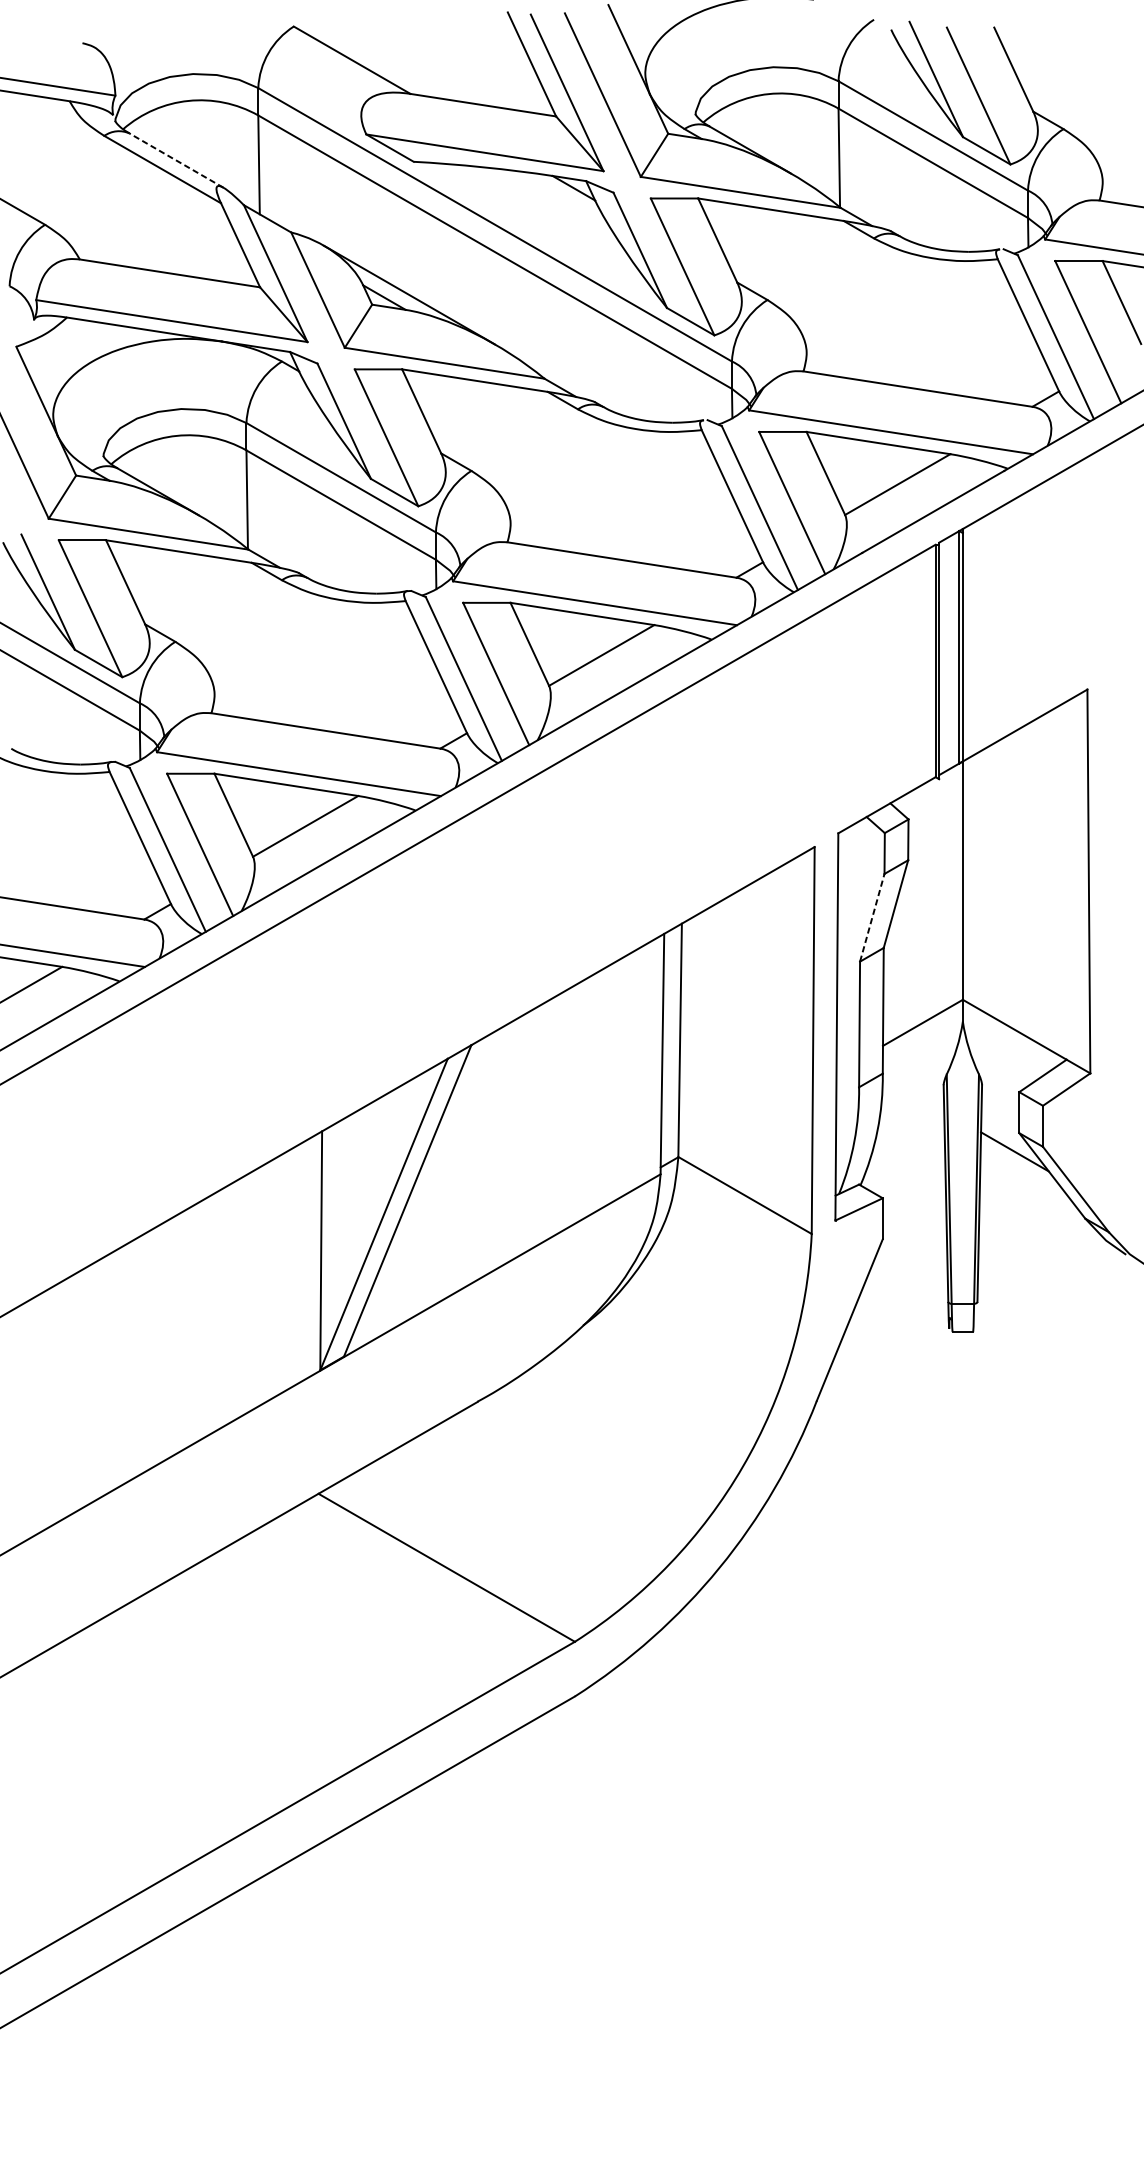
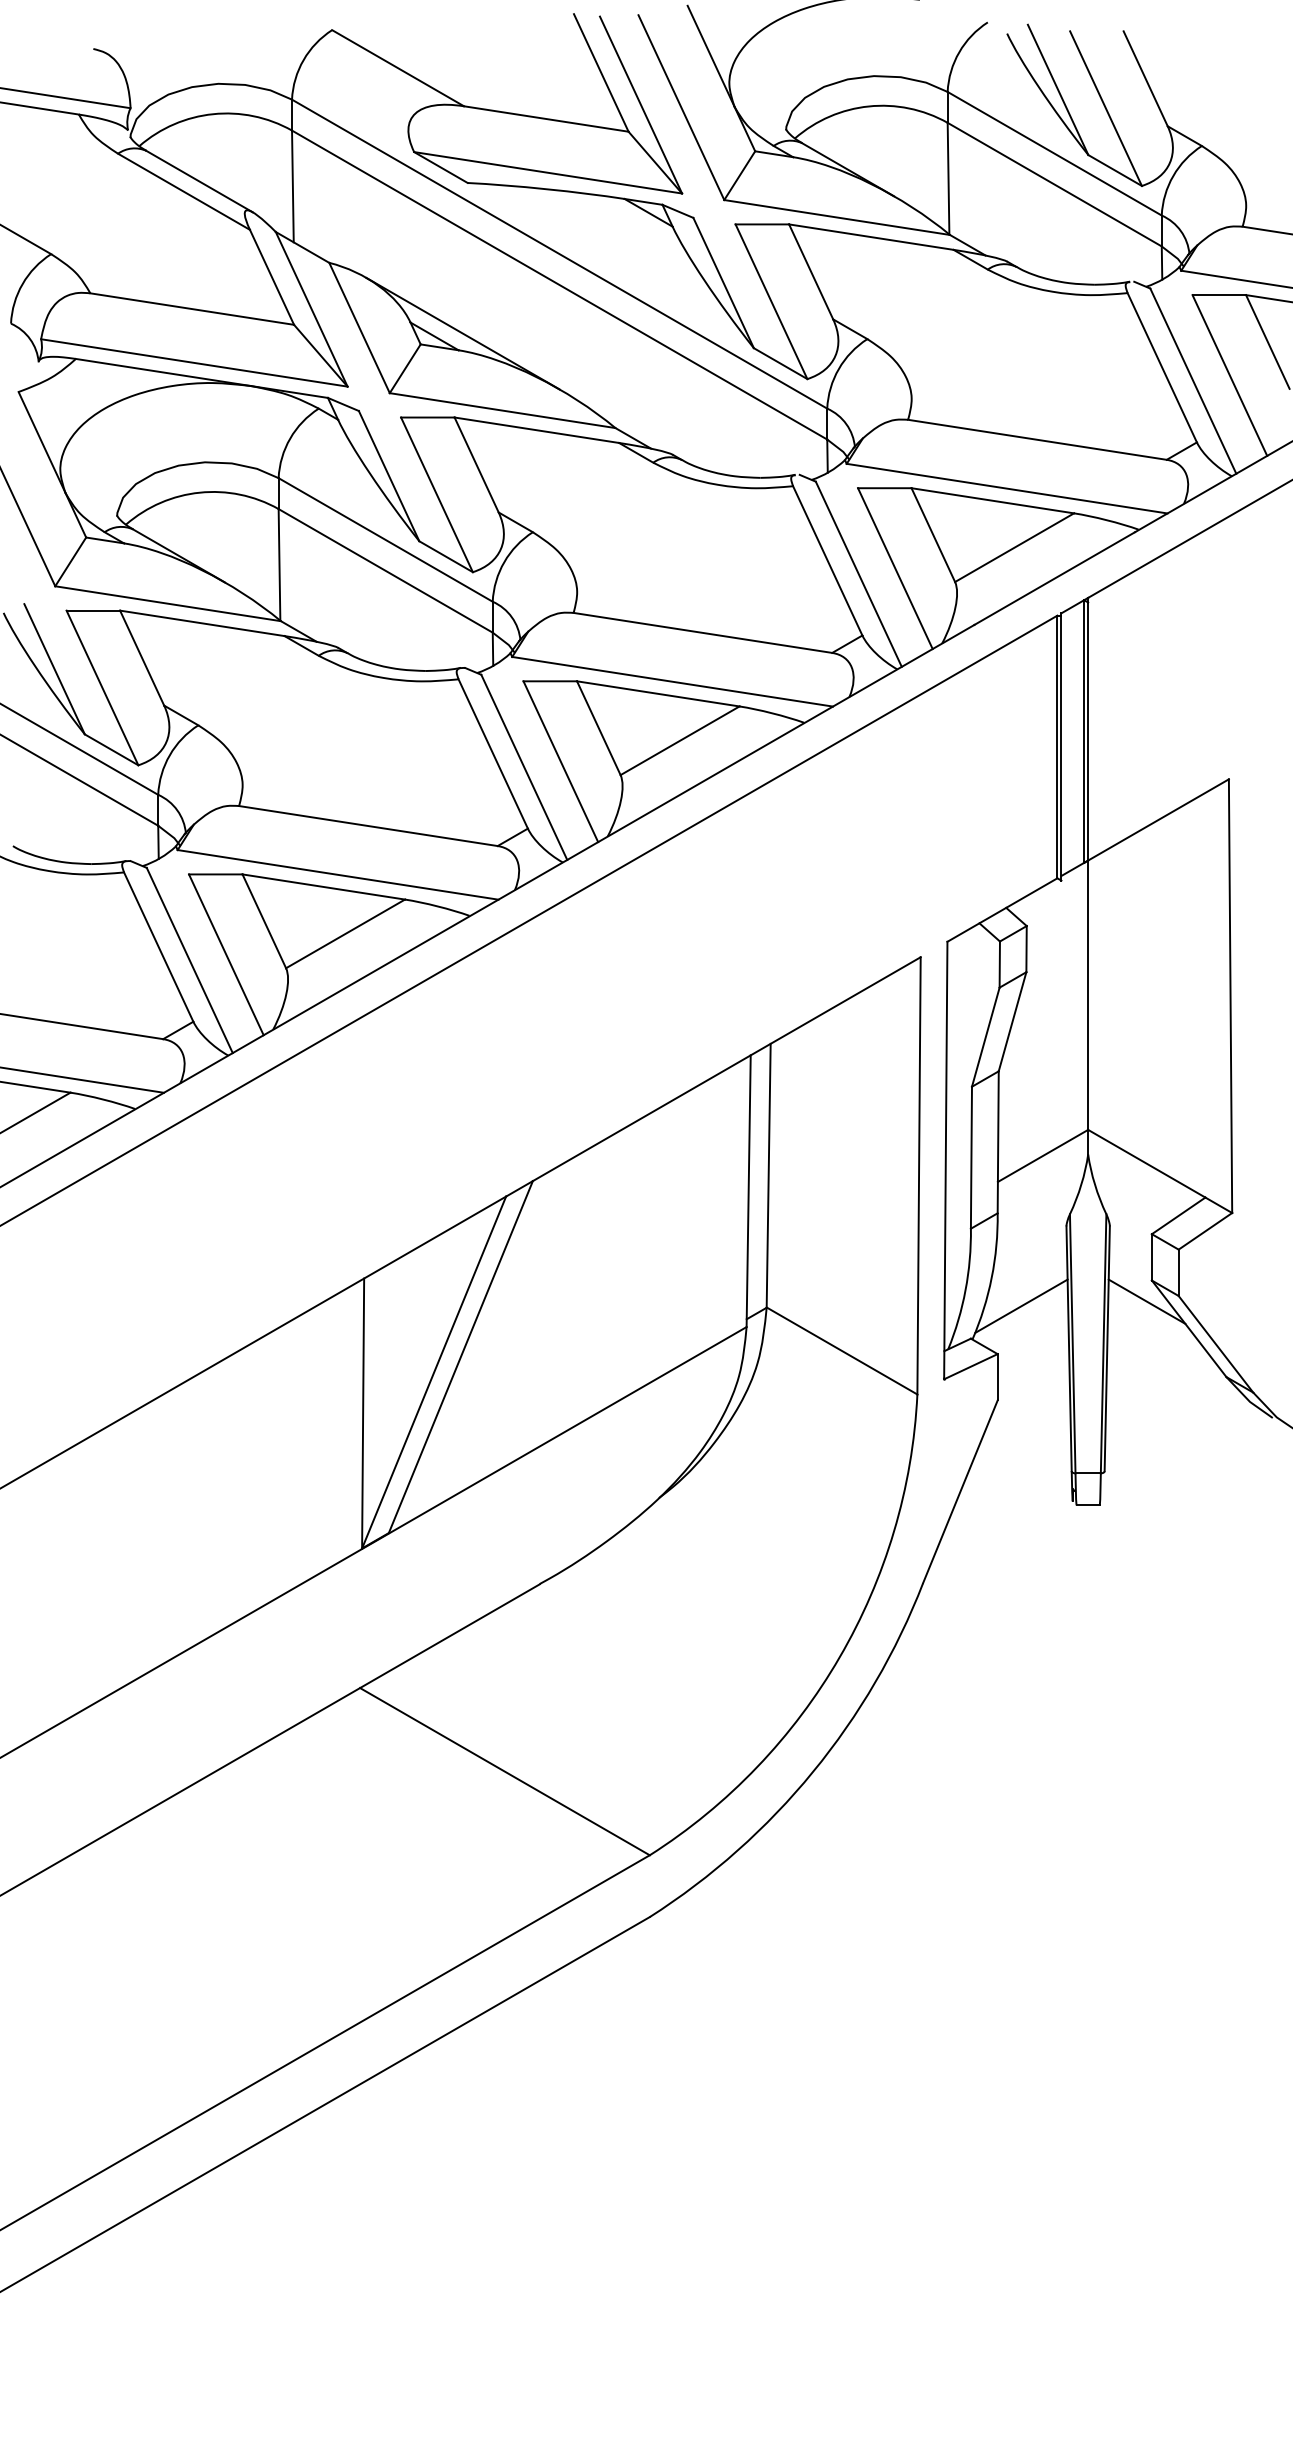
line: (176, 160) -> (199, 181), dashed -> solid
line: (872, 917) -> (985, 1036), dashed -> solid
line: (903, 1155) -> (1021, 1305), added

